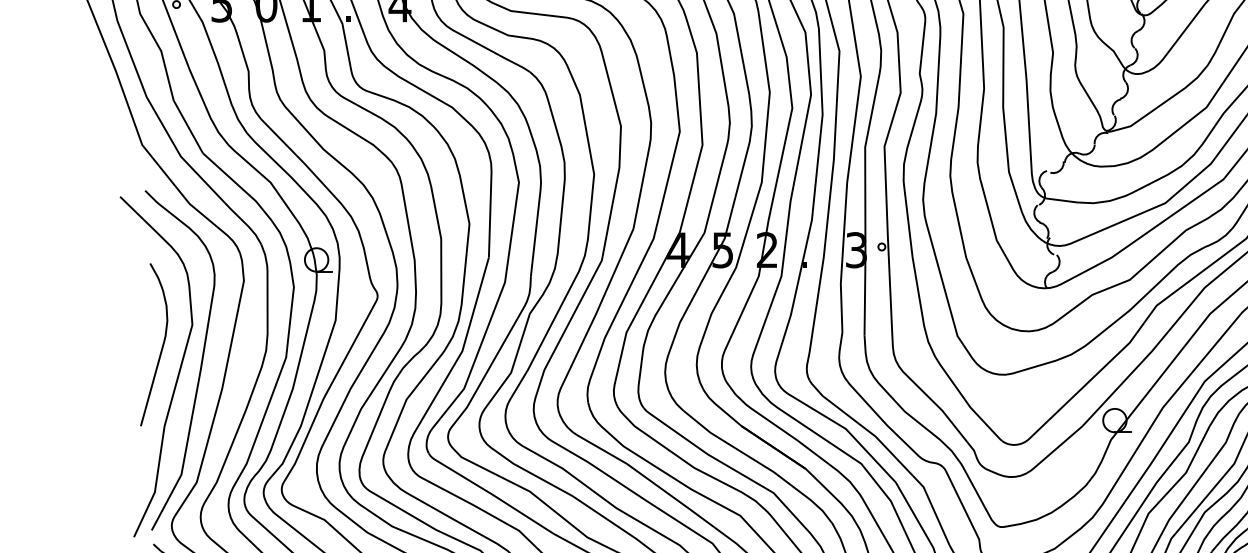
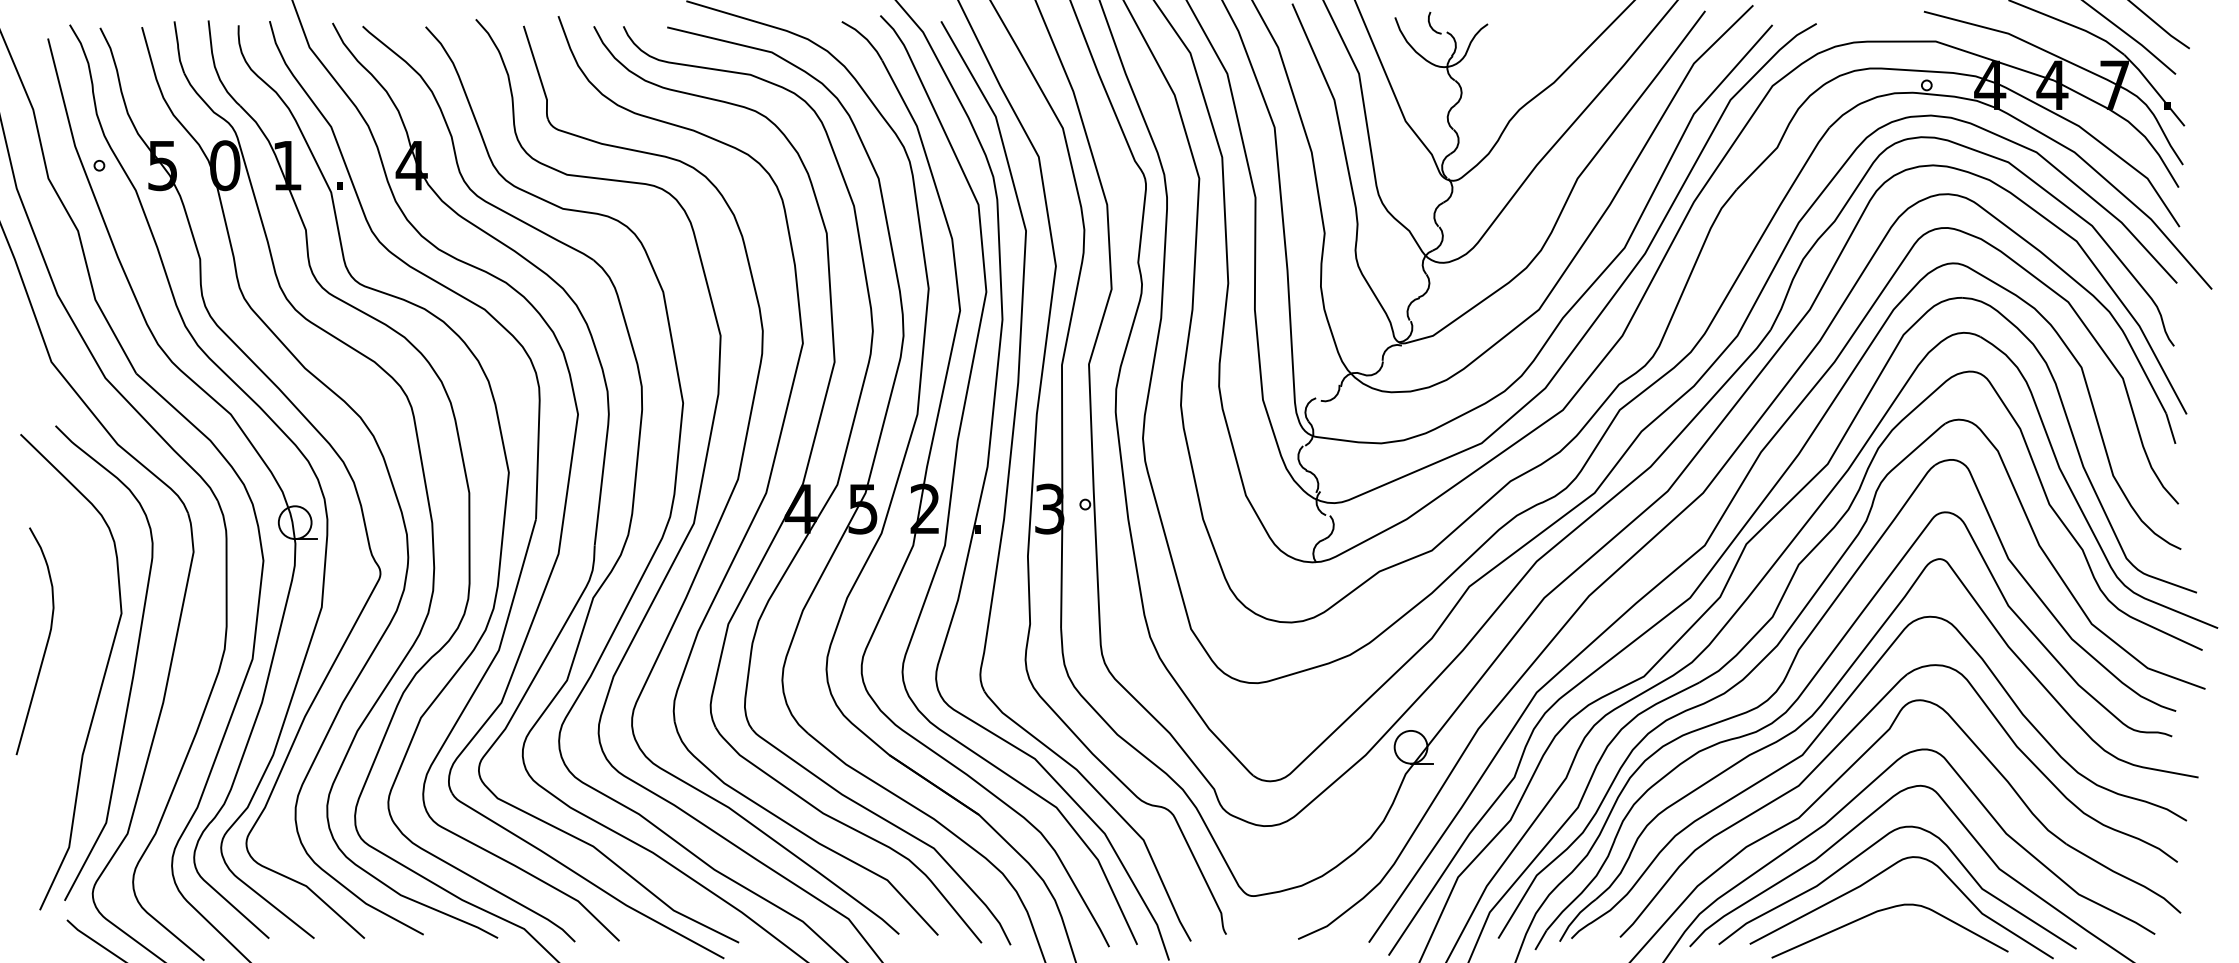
curve: (161, 347) -> (45, 645), moved

